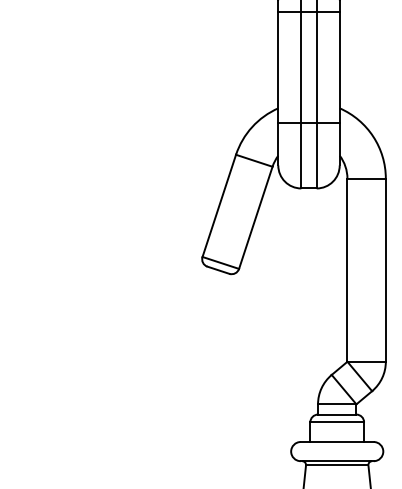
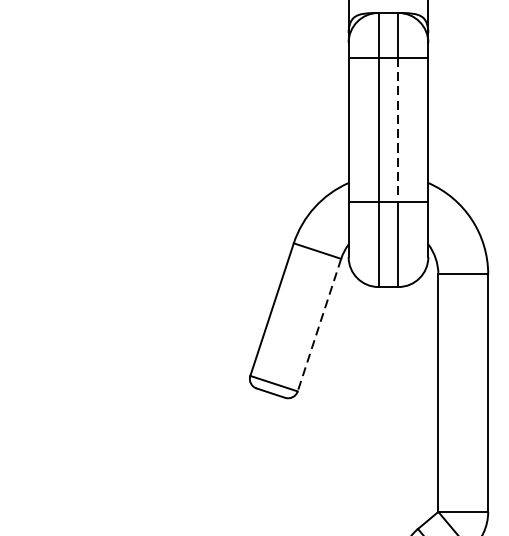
line: (316, 67) -> (398, 130), solid -> dashed
line: (255, 217) -> (319, 324), solid -> dashed

